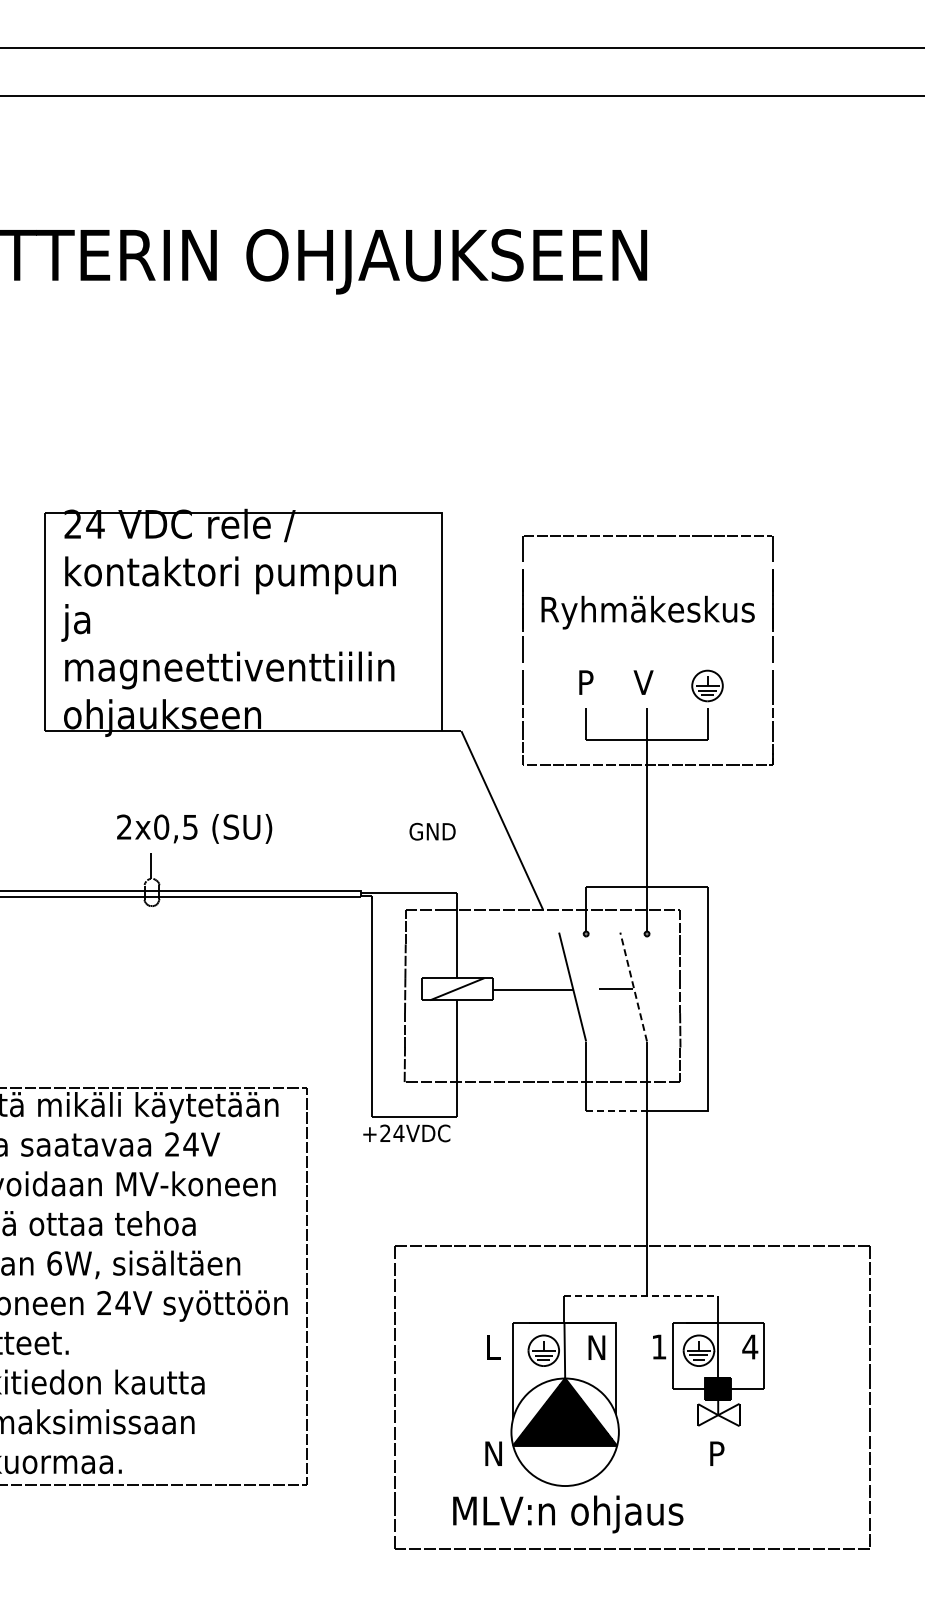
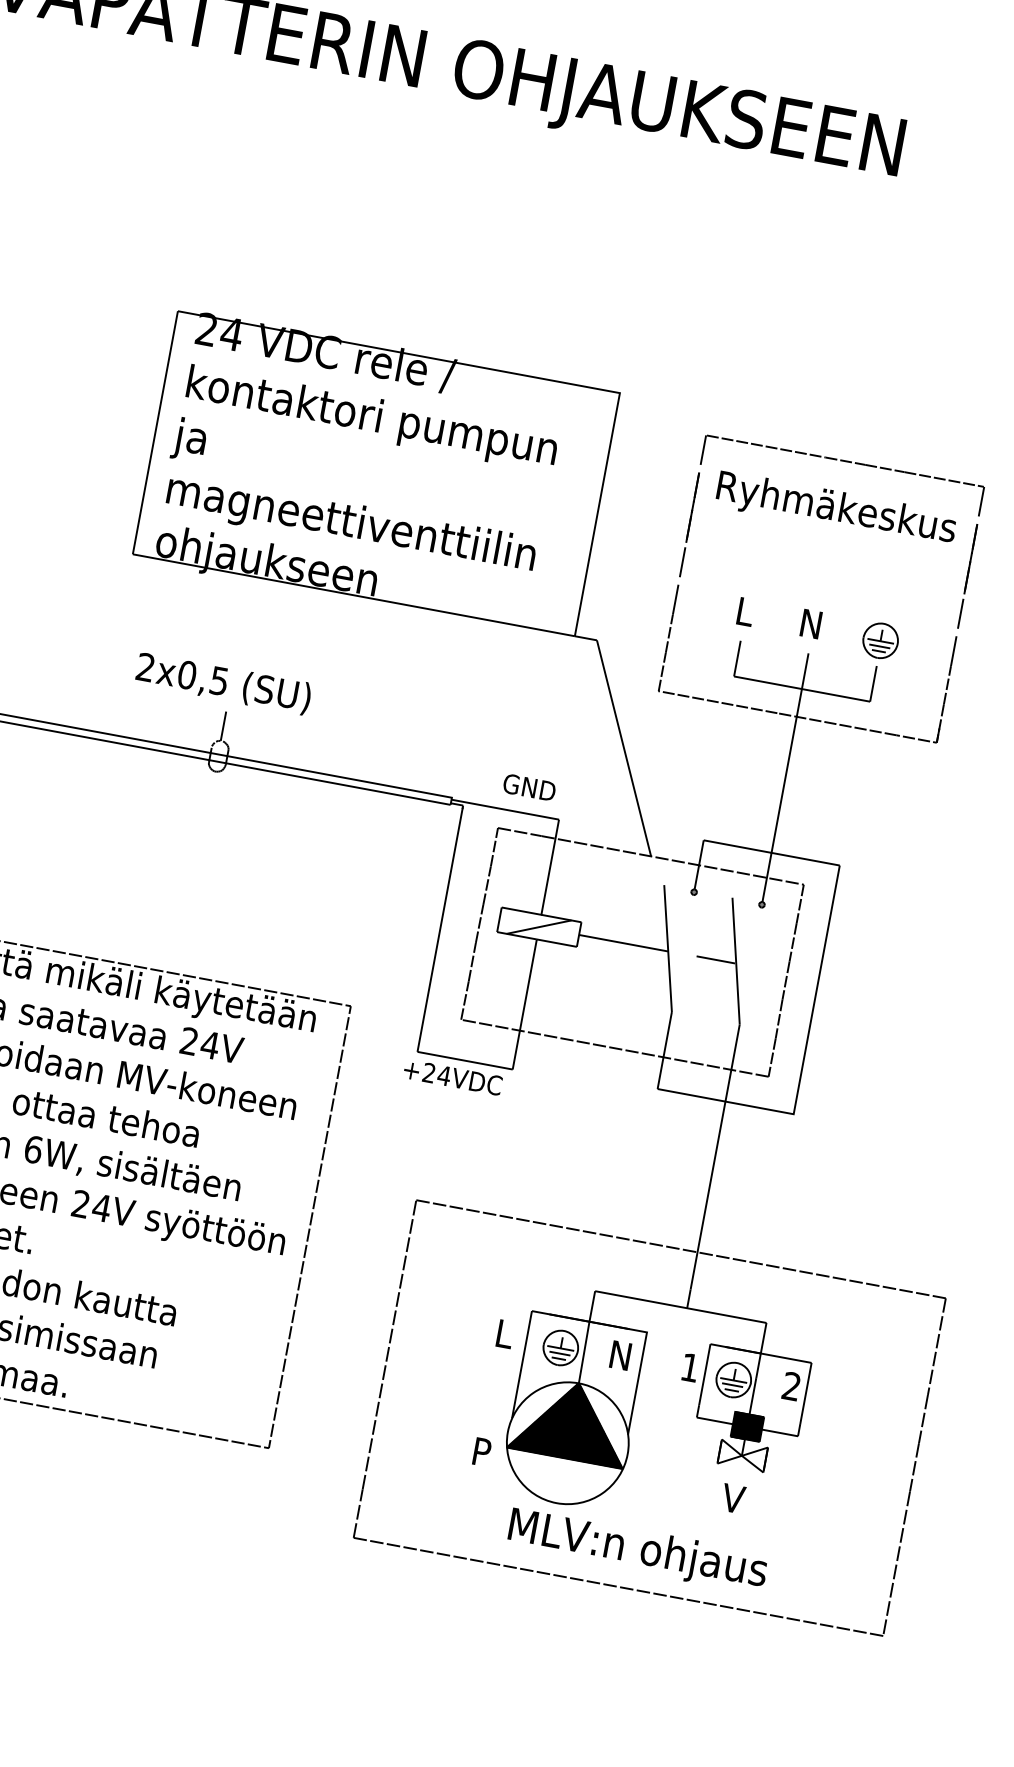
text: (647, 612) -> (835, 509), moved
text: (586, 682) -> (746, 611), P -> L
text: (643, 682) -> (809, 623), V -> N
text: (194, 828) -> (223, 683), moved
text: (432, 831) -> (529, 787), moved
line: (633, 986) -> (736, 960), dashed -> solid
line: (617, 1110) -> (692, 1095), dashed -> solid
line: (642, 1295) -> (682, 1306), dashed -> solid
text: (750, 1346) -> (792, 1385), 4 -> 2
text: (494, 1453) -> (484, 1452), N -> P
text: (717, 1453) -> (733, 1498), P -> V
text: (568, 1514) -> (638, 1551), moved

